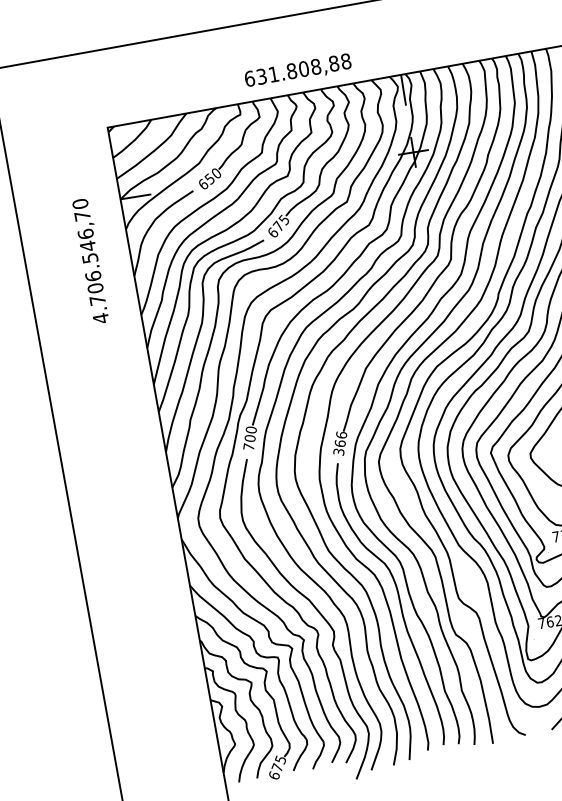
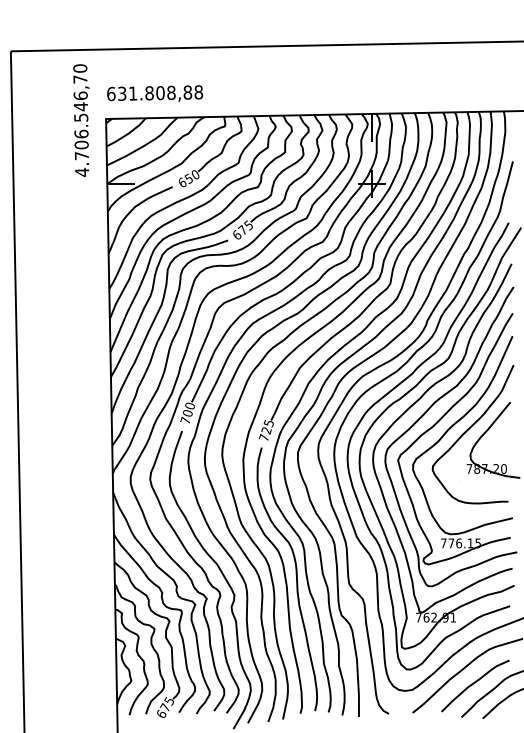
text: (298, 70) -> (155, 93), moved
text: (91, 261) -> (81, 120), moved
text: (339, 443) -> (265, 430), 366 -> 725

